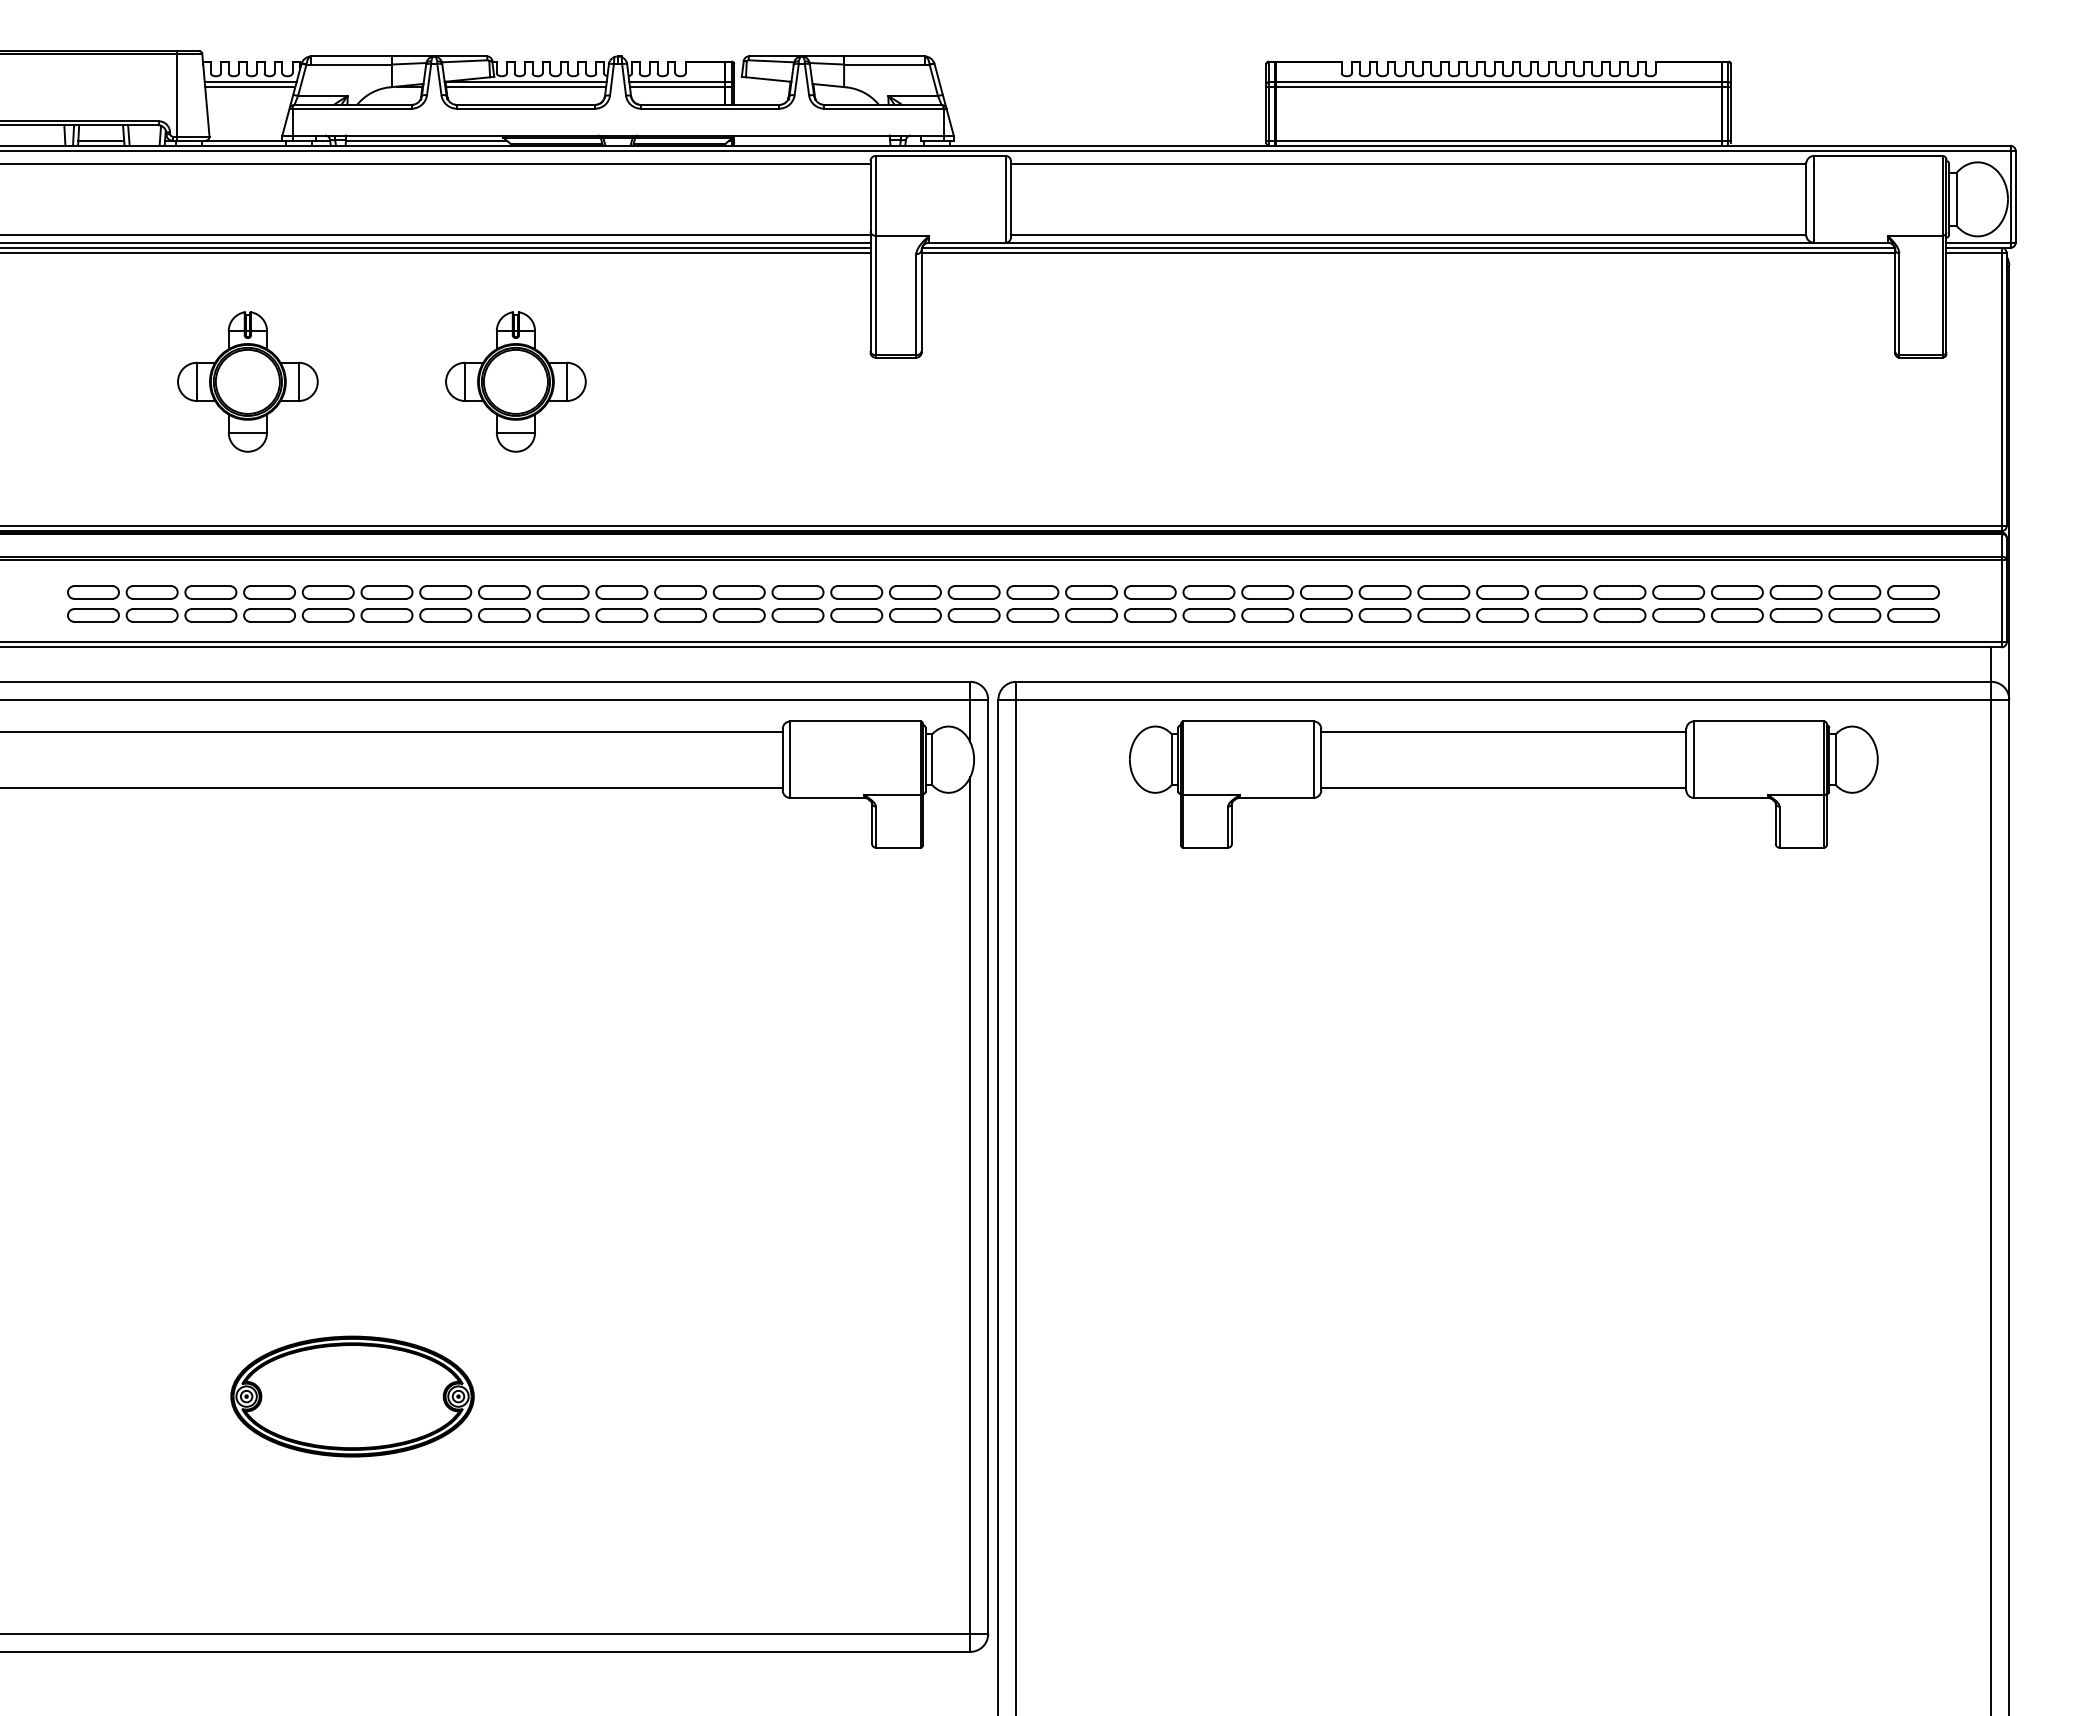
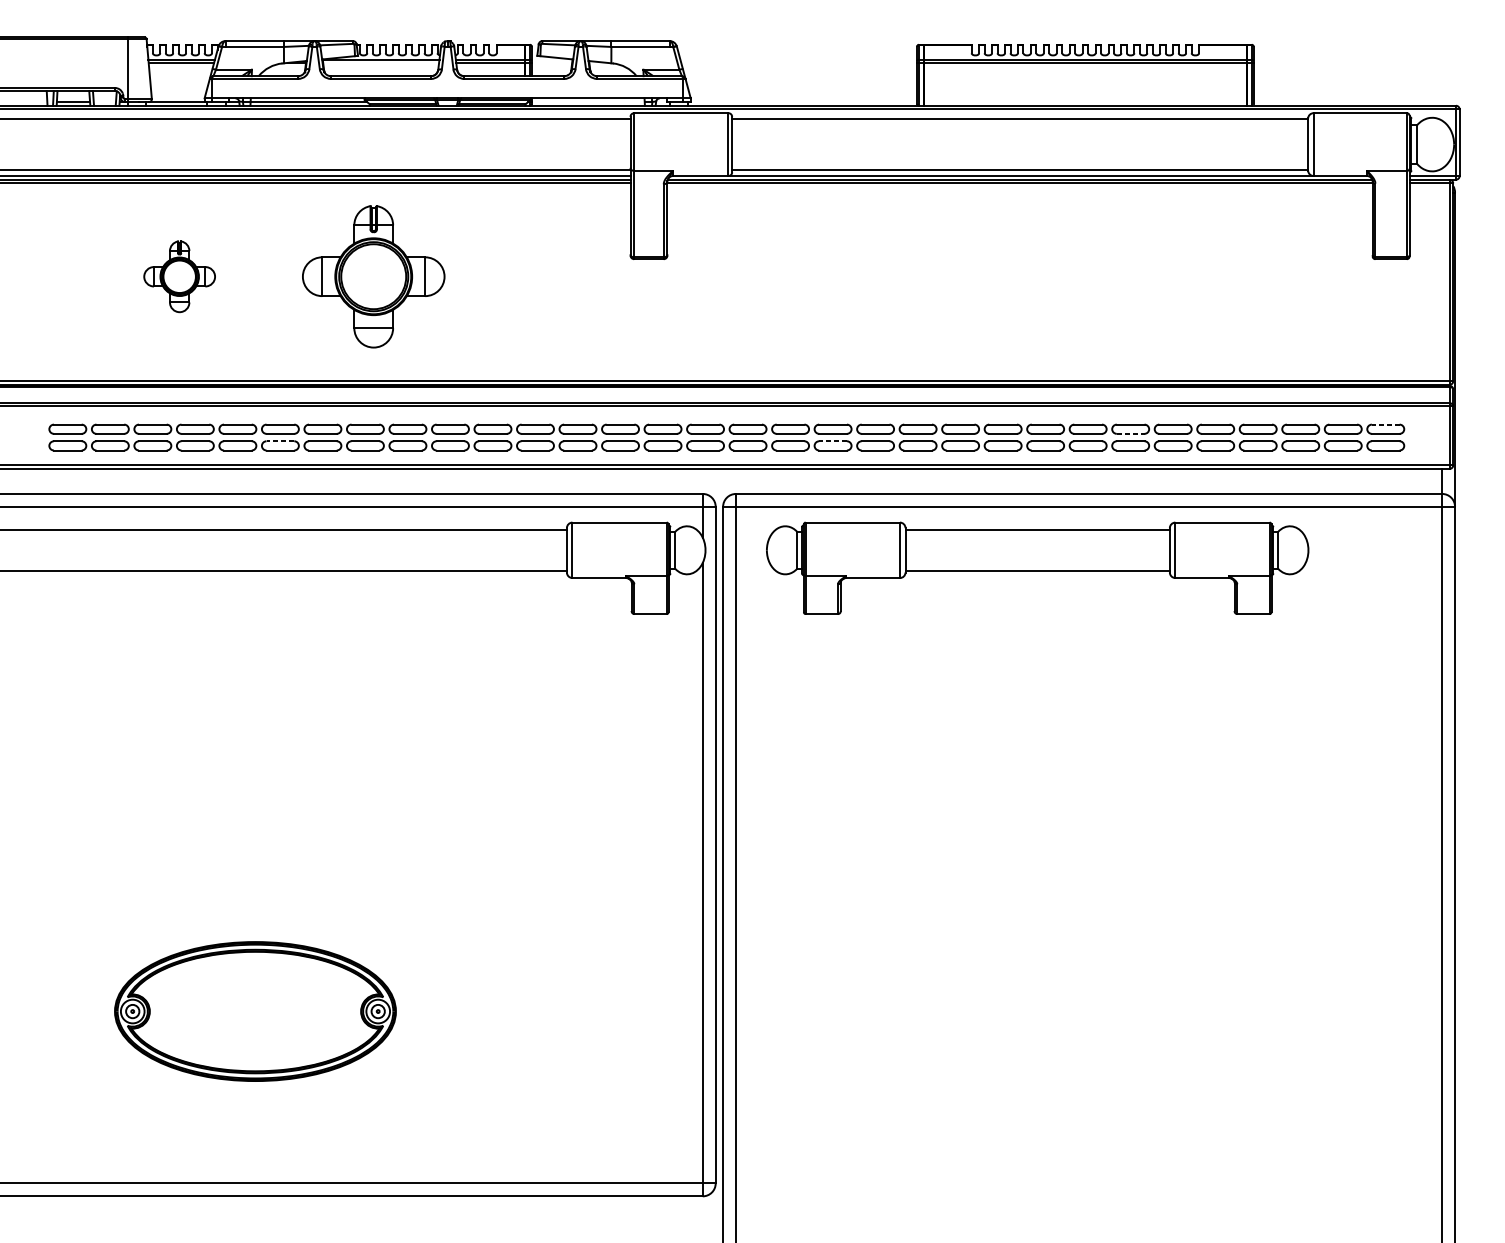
line: (526, 86) -> (381, 62), removed
line: (1498, 140) -> (1085, 101), removed
part: (247, 381) -> (179, 276), size x0.7
part: (515, 381) -> (373, 276), size x1.4
line: (1913, 586) -> (1385, 424), solid -> dashed
line: (1561, 598) -> (1130, 433), solid -> dashed
line: (386, 609) -> (280, 441), solid -> dashed
line: (1149, 609) -> (832, 441), solid -> dashed
part: (1503, 784) -> (1037, 568), moved
part: (352, 1396) -> (255, 1011), size x1.6

